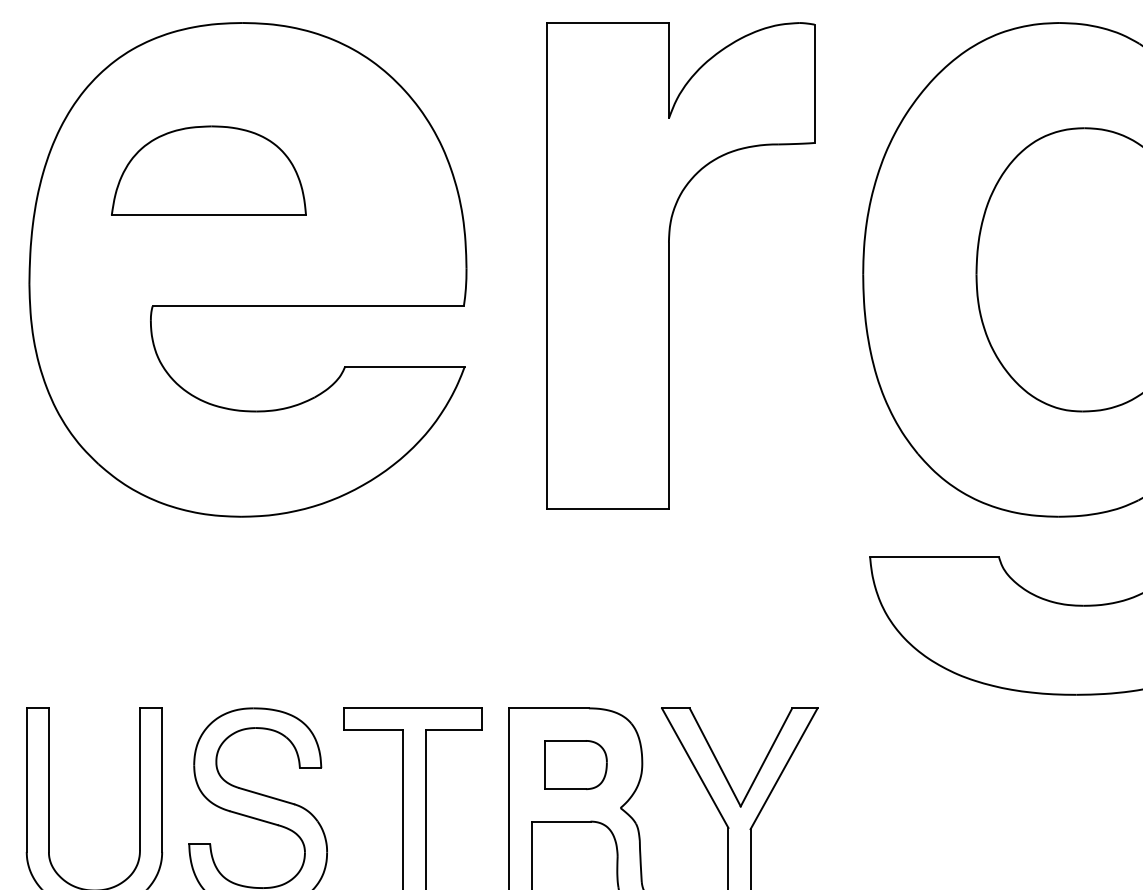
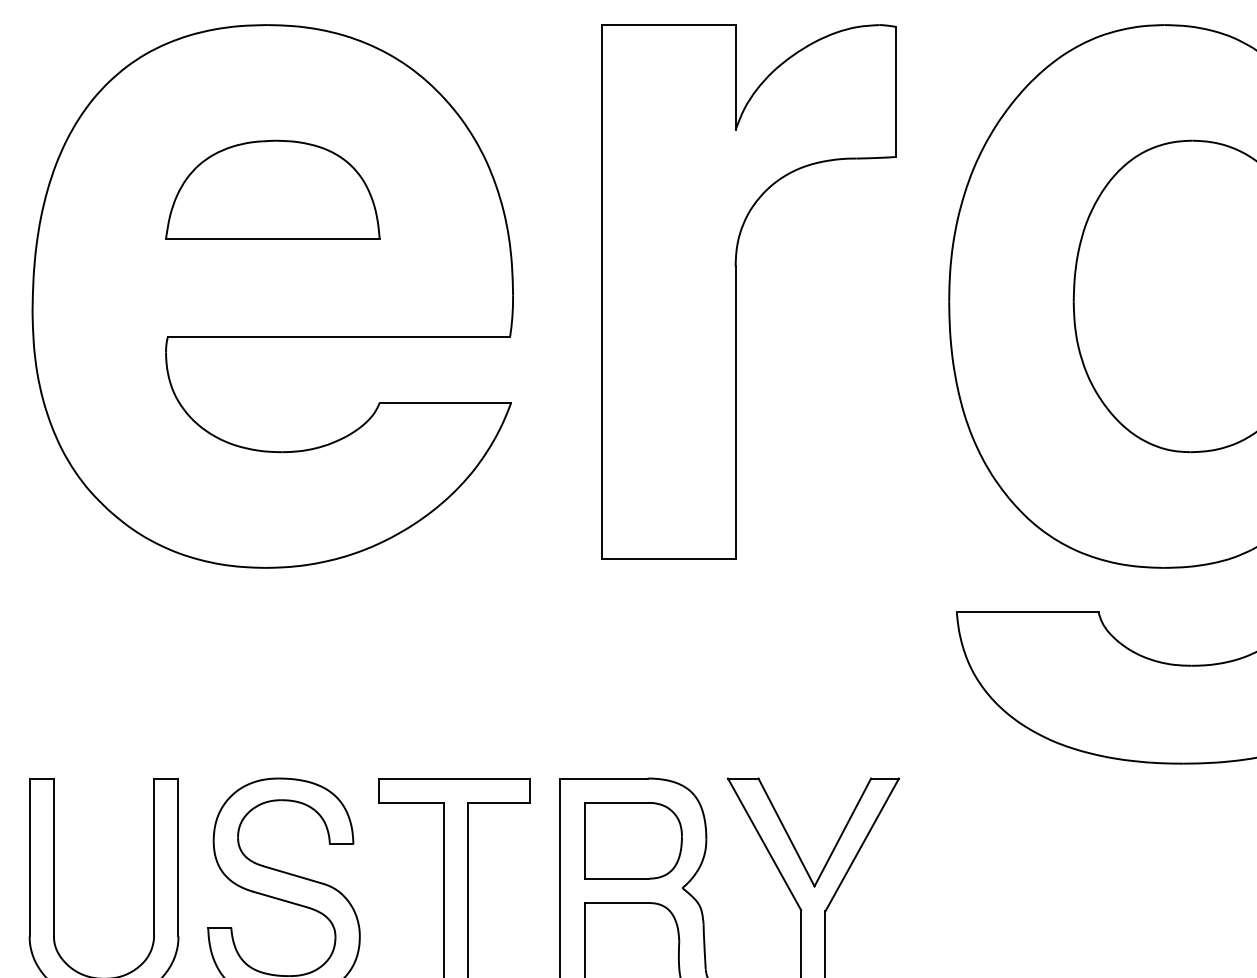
part: (208, 170) -> (272, 189), moved
part: (576, 764) -> (633, 840), size x1.43

